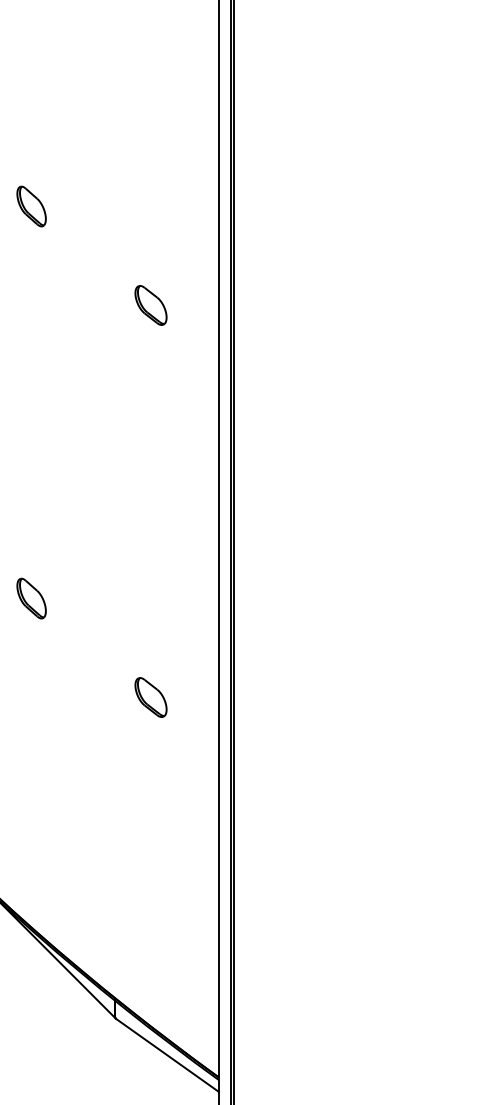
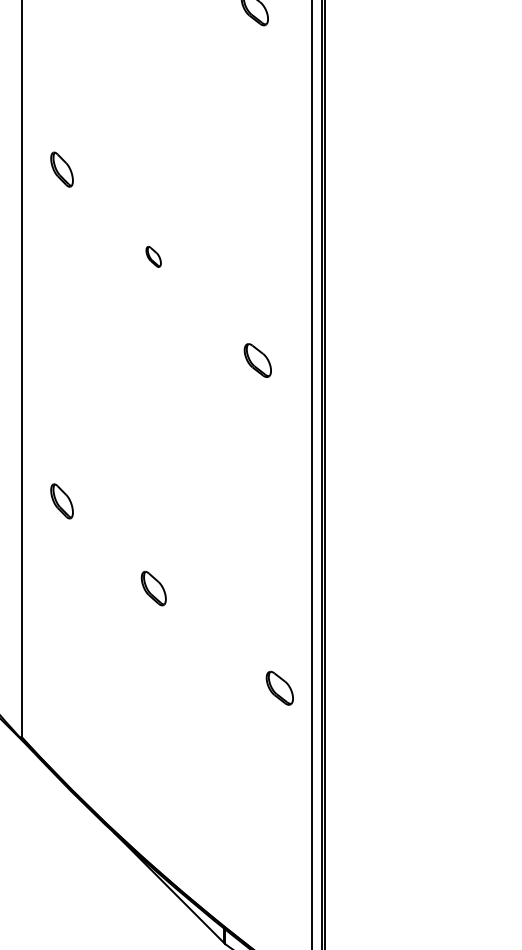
part: (31, 206) -> (153, 256), size x0.6
part: (150, 305) -> (257, 360), moved
part: (150, 696) -> (279, 687), moved

